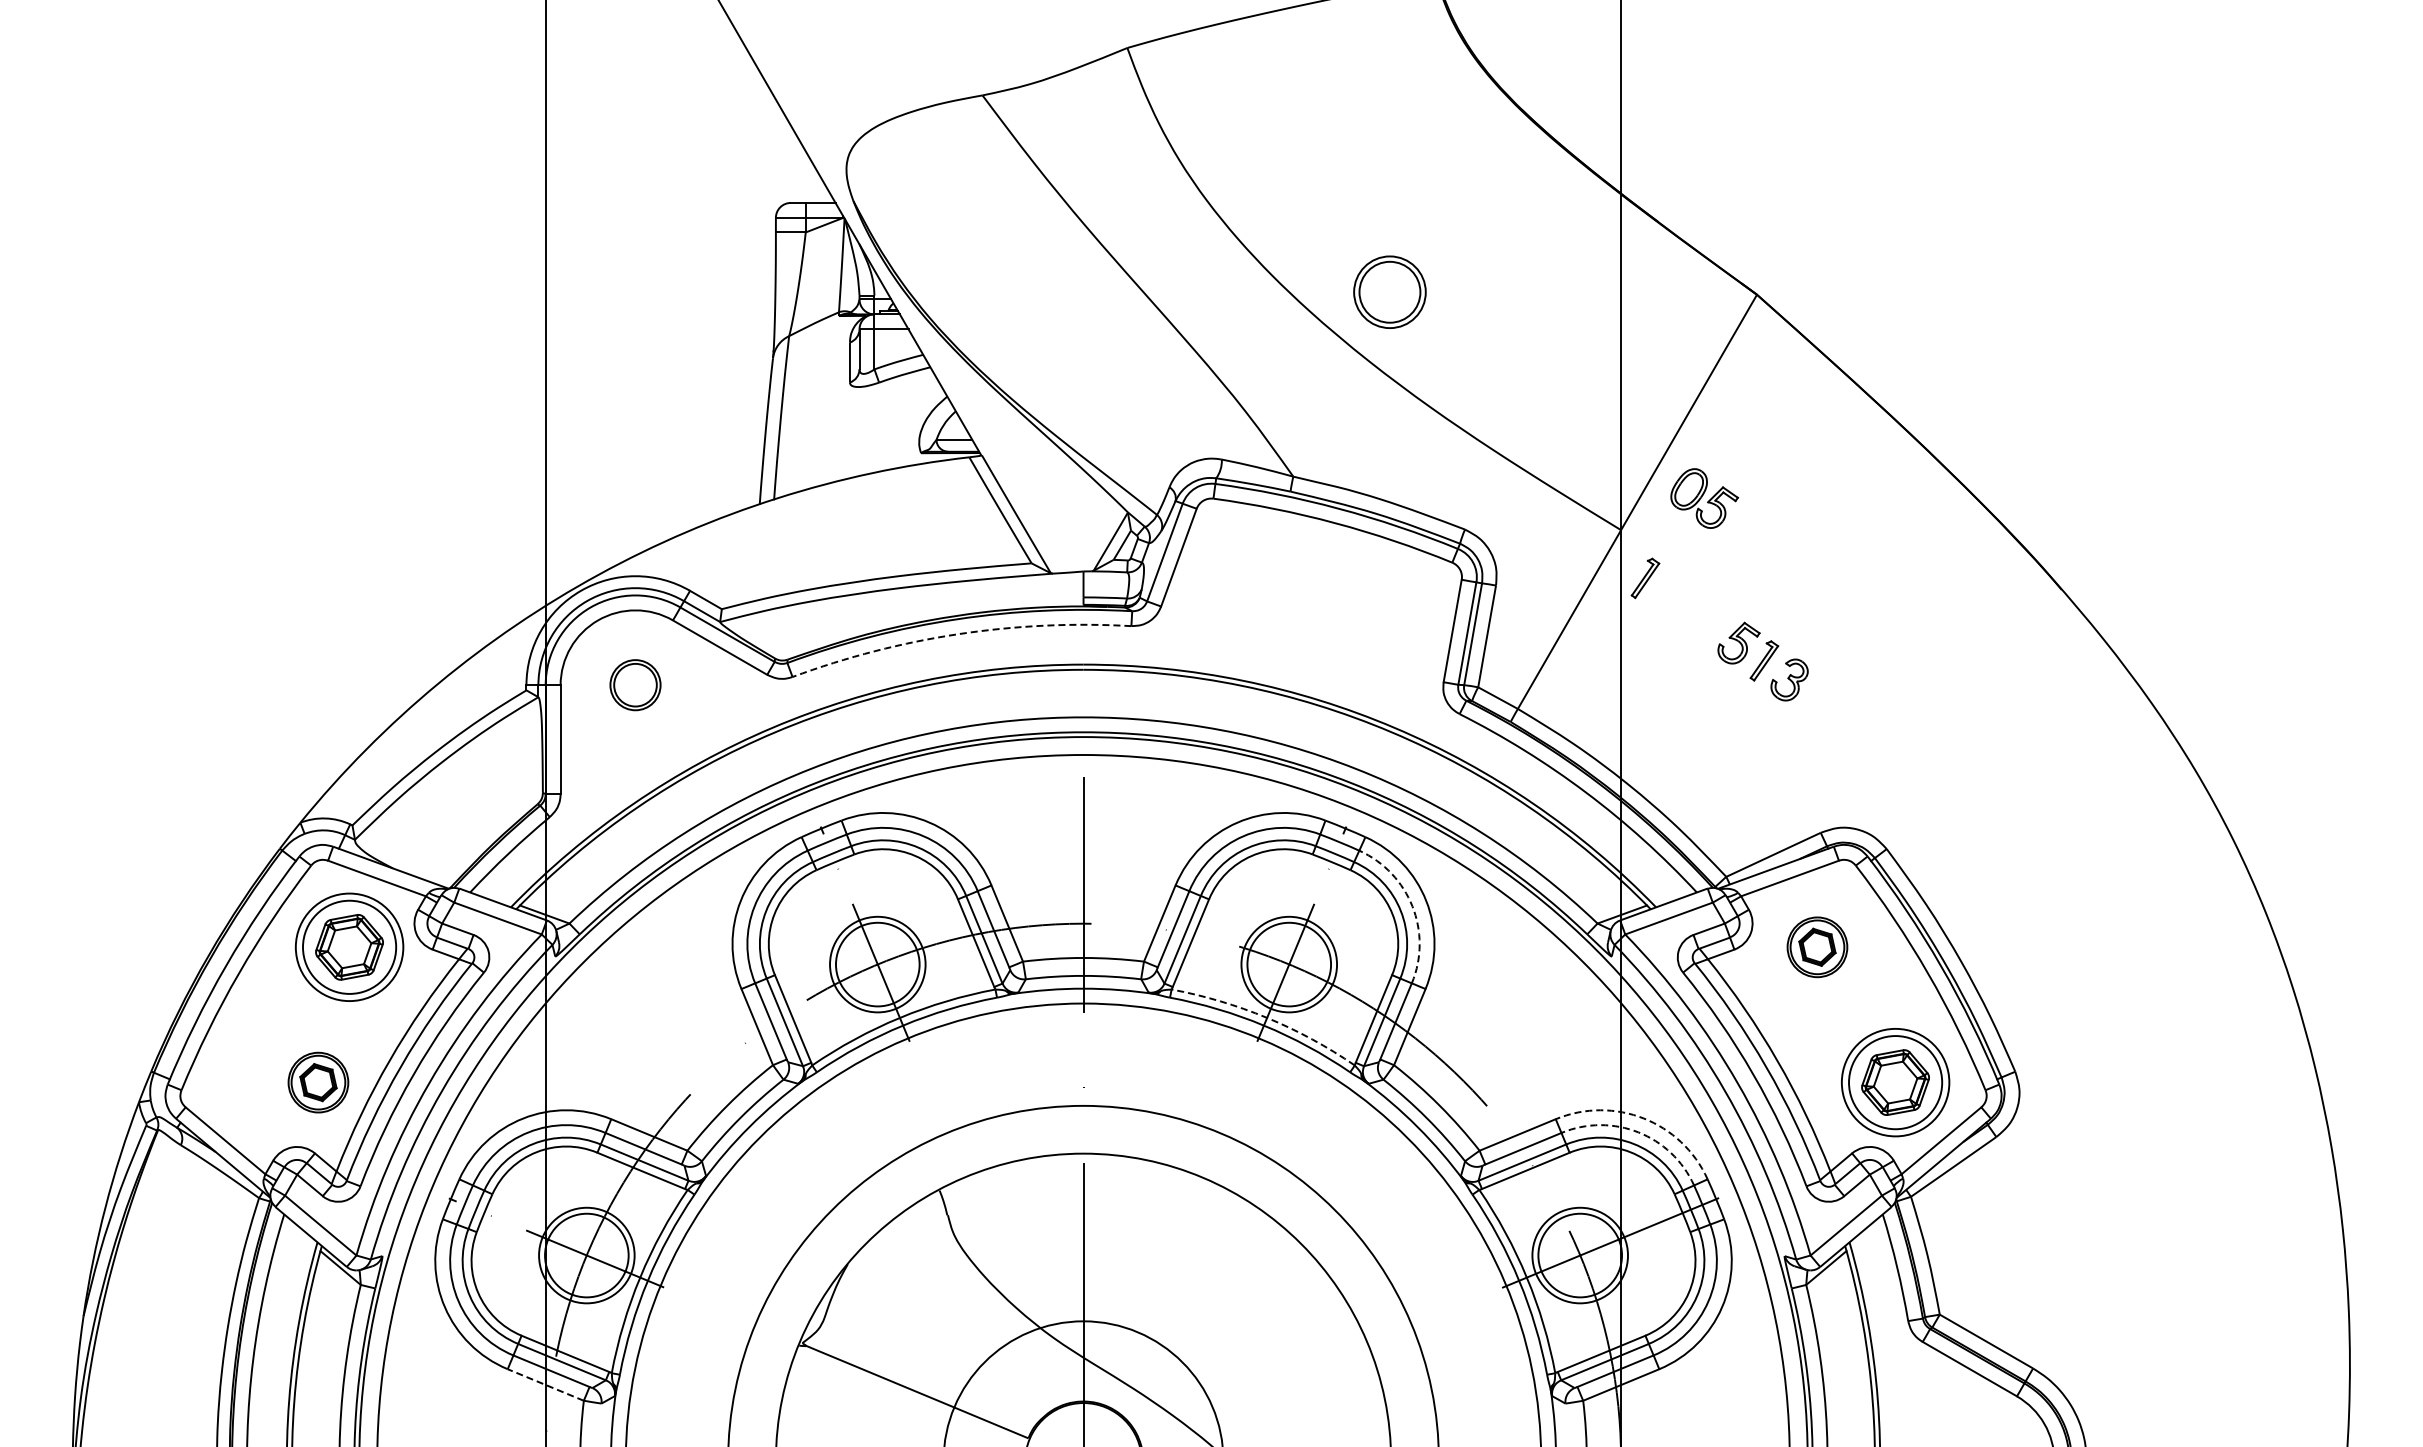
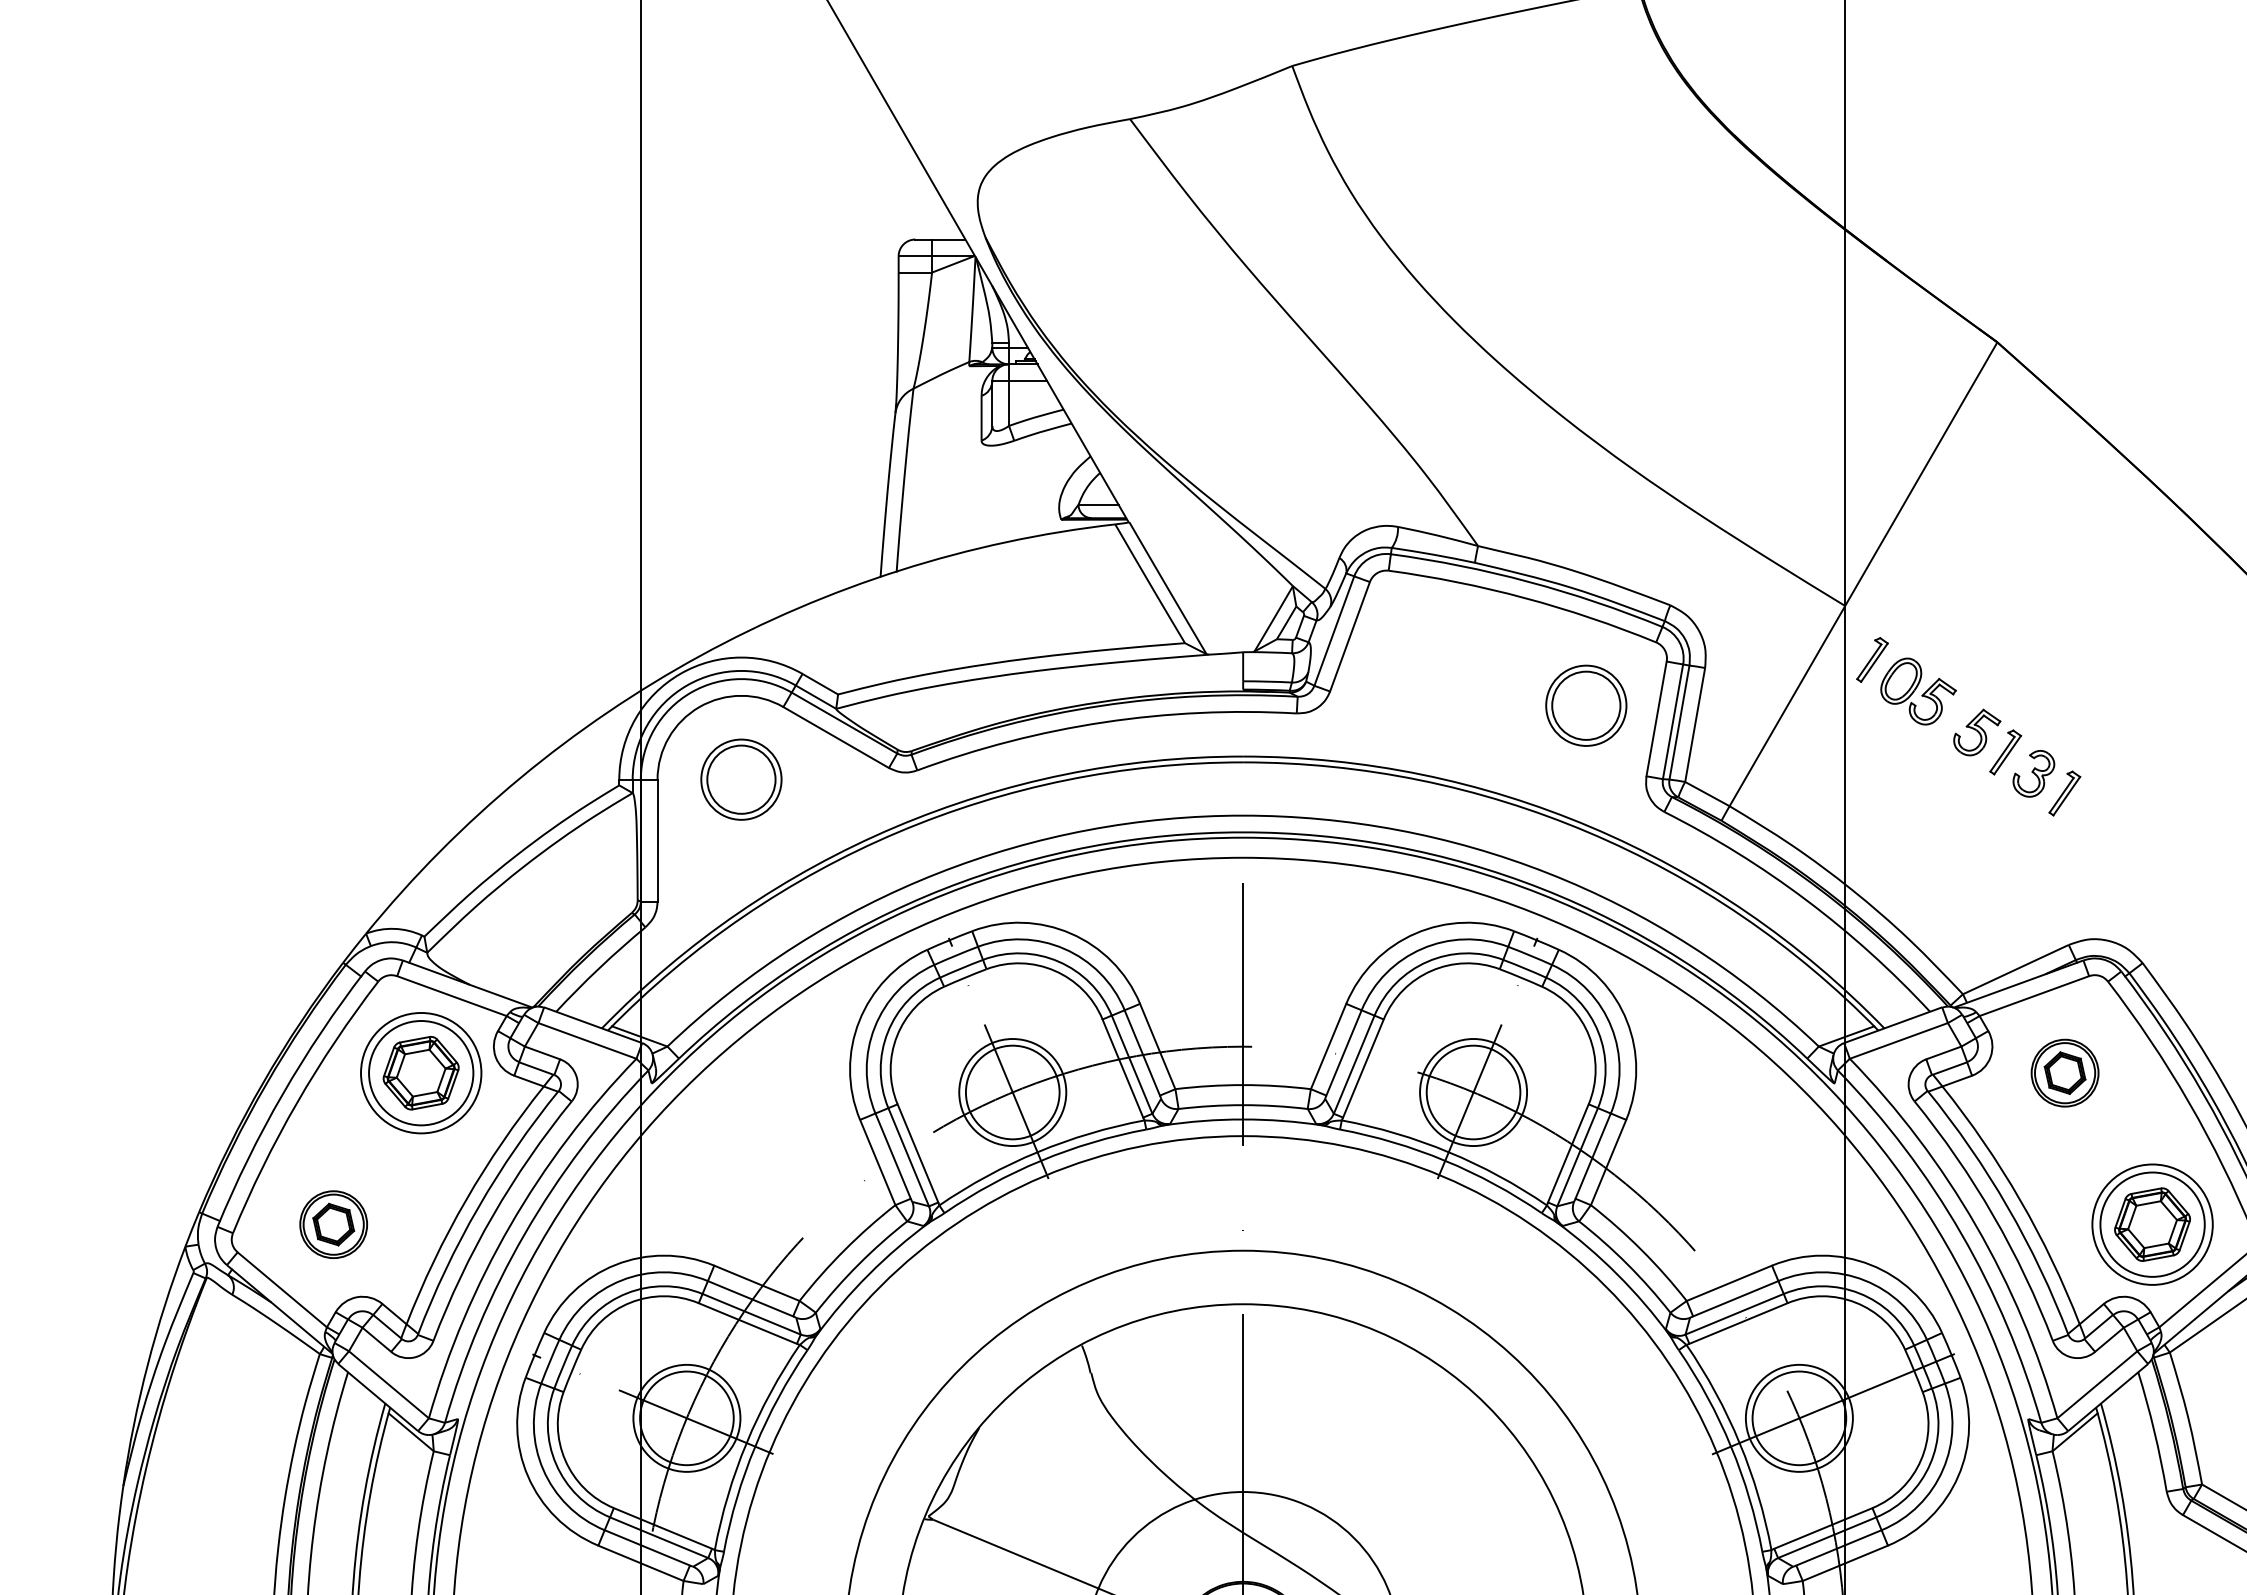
part: (1389, 291) -> (1585, 704), moved
part: (1704, 498) -> (1918, 691), moved
arc: (959, 634) -> (1104, 722), dashed -> solid
part: (635, 684) -> (741, 778), size x1.43
part: (1816, 697) -> (2064, 793), added
arc: (1412, 906) -> (1611, 1027), dashed -> solid
arc: (1267, 1017) -> (1449, 1151), dashed -> solid
part: (318, 1082) -> (333, 1224), moved
arc: (1643, 1118) -> (1870, 1264), dashed -> solid
arc: (1638, 1132) -> (1864, 1280), dashed -> solid
line: (545, 1384) -> (640, 1562), dashed -> solid

